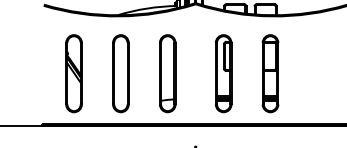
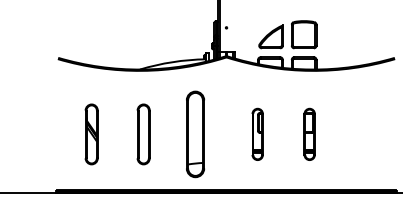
part: (73, 73) -> (91, 134), size x0.7
part: (120, 73) -> (143, 134), size x0.7
part: (223, 73) -> (257, 134), size x0.6
part: (270, 73) -> (309, 134), size x0.6

